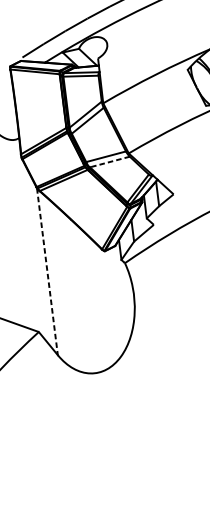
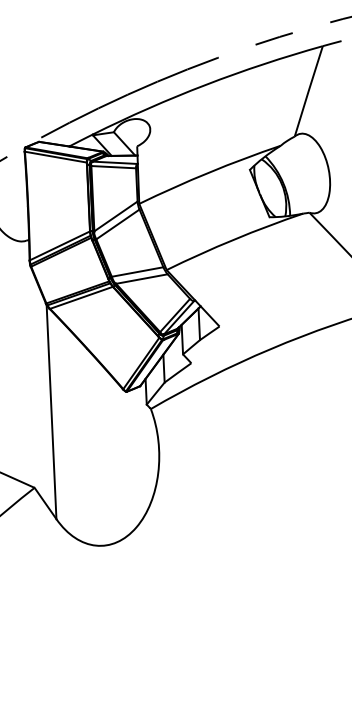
line: (109, 162) -> (141, 279), dashed -> solid
line: (47, 272) -> (51, 412), dashed -> solid

